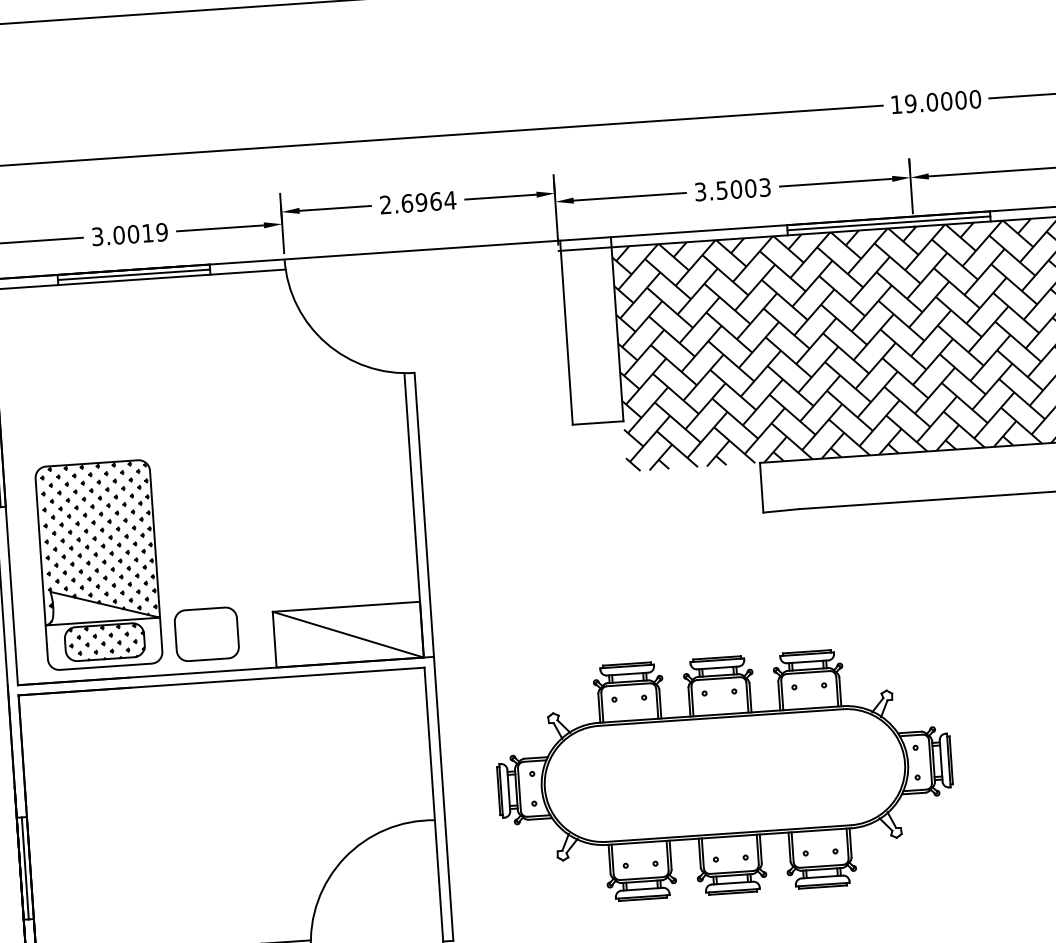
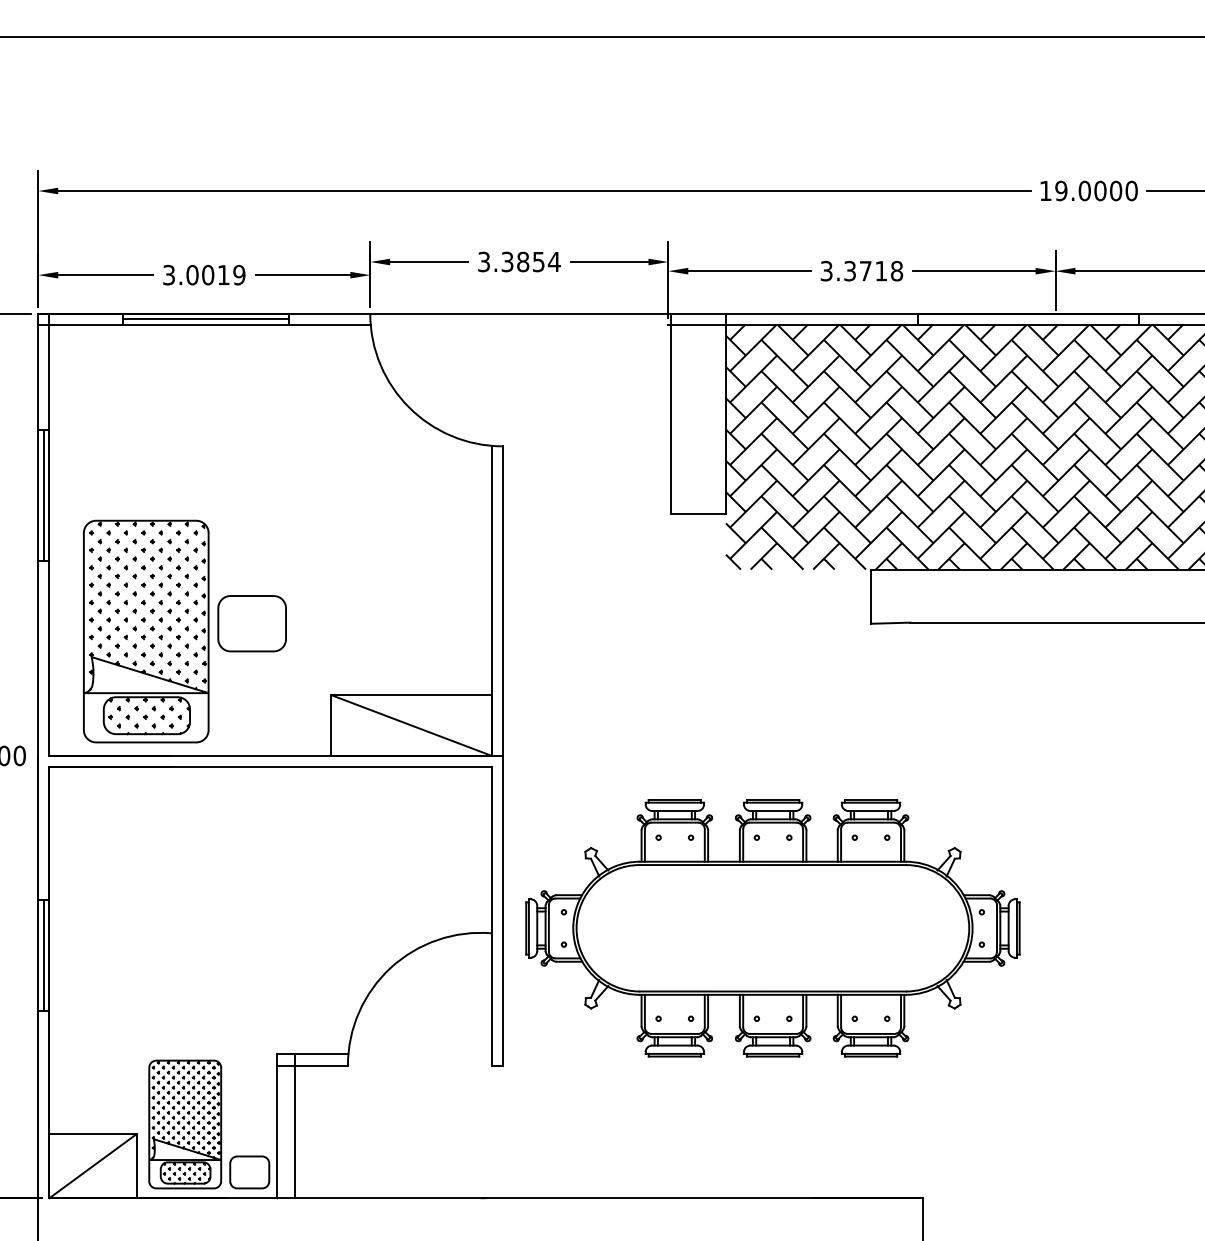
text: (743, 188) -> (873, 270), 3.5003 -> 3.3718
text: (410, 202) -> (511, 261), 2.6964 -> 3.3854
line: (888, 223) -> (1028, 319), removed
part: (206, 634) -> (251, 623), moved
part: (724, 775) -> (772, 928), moved

